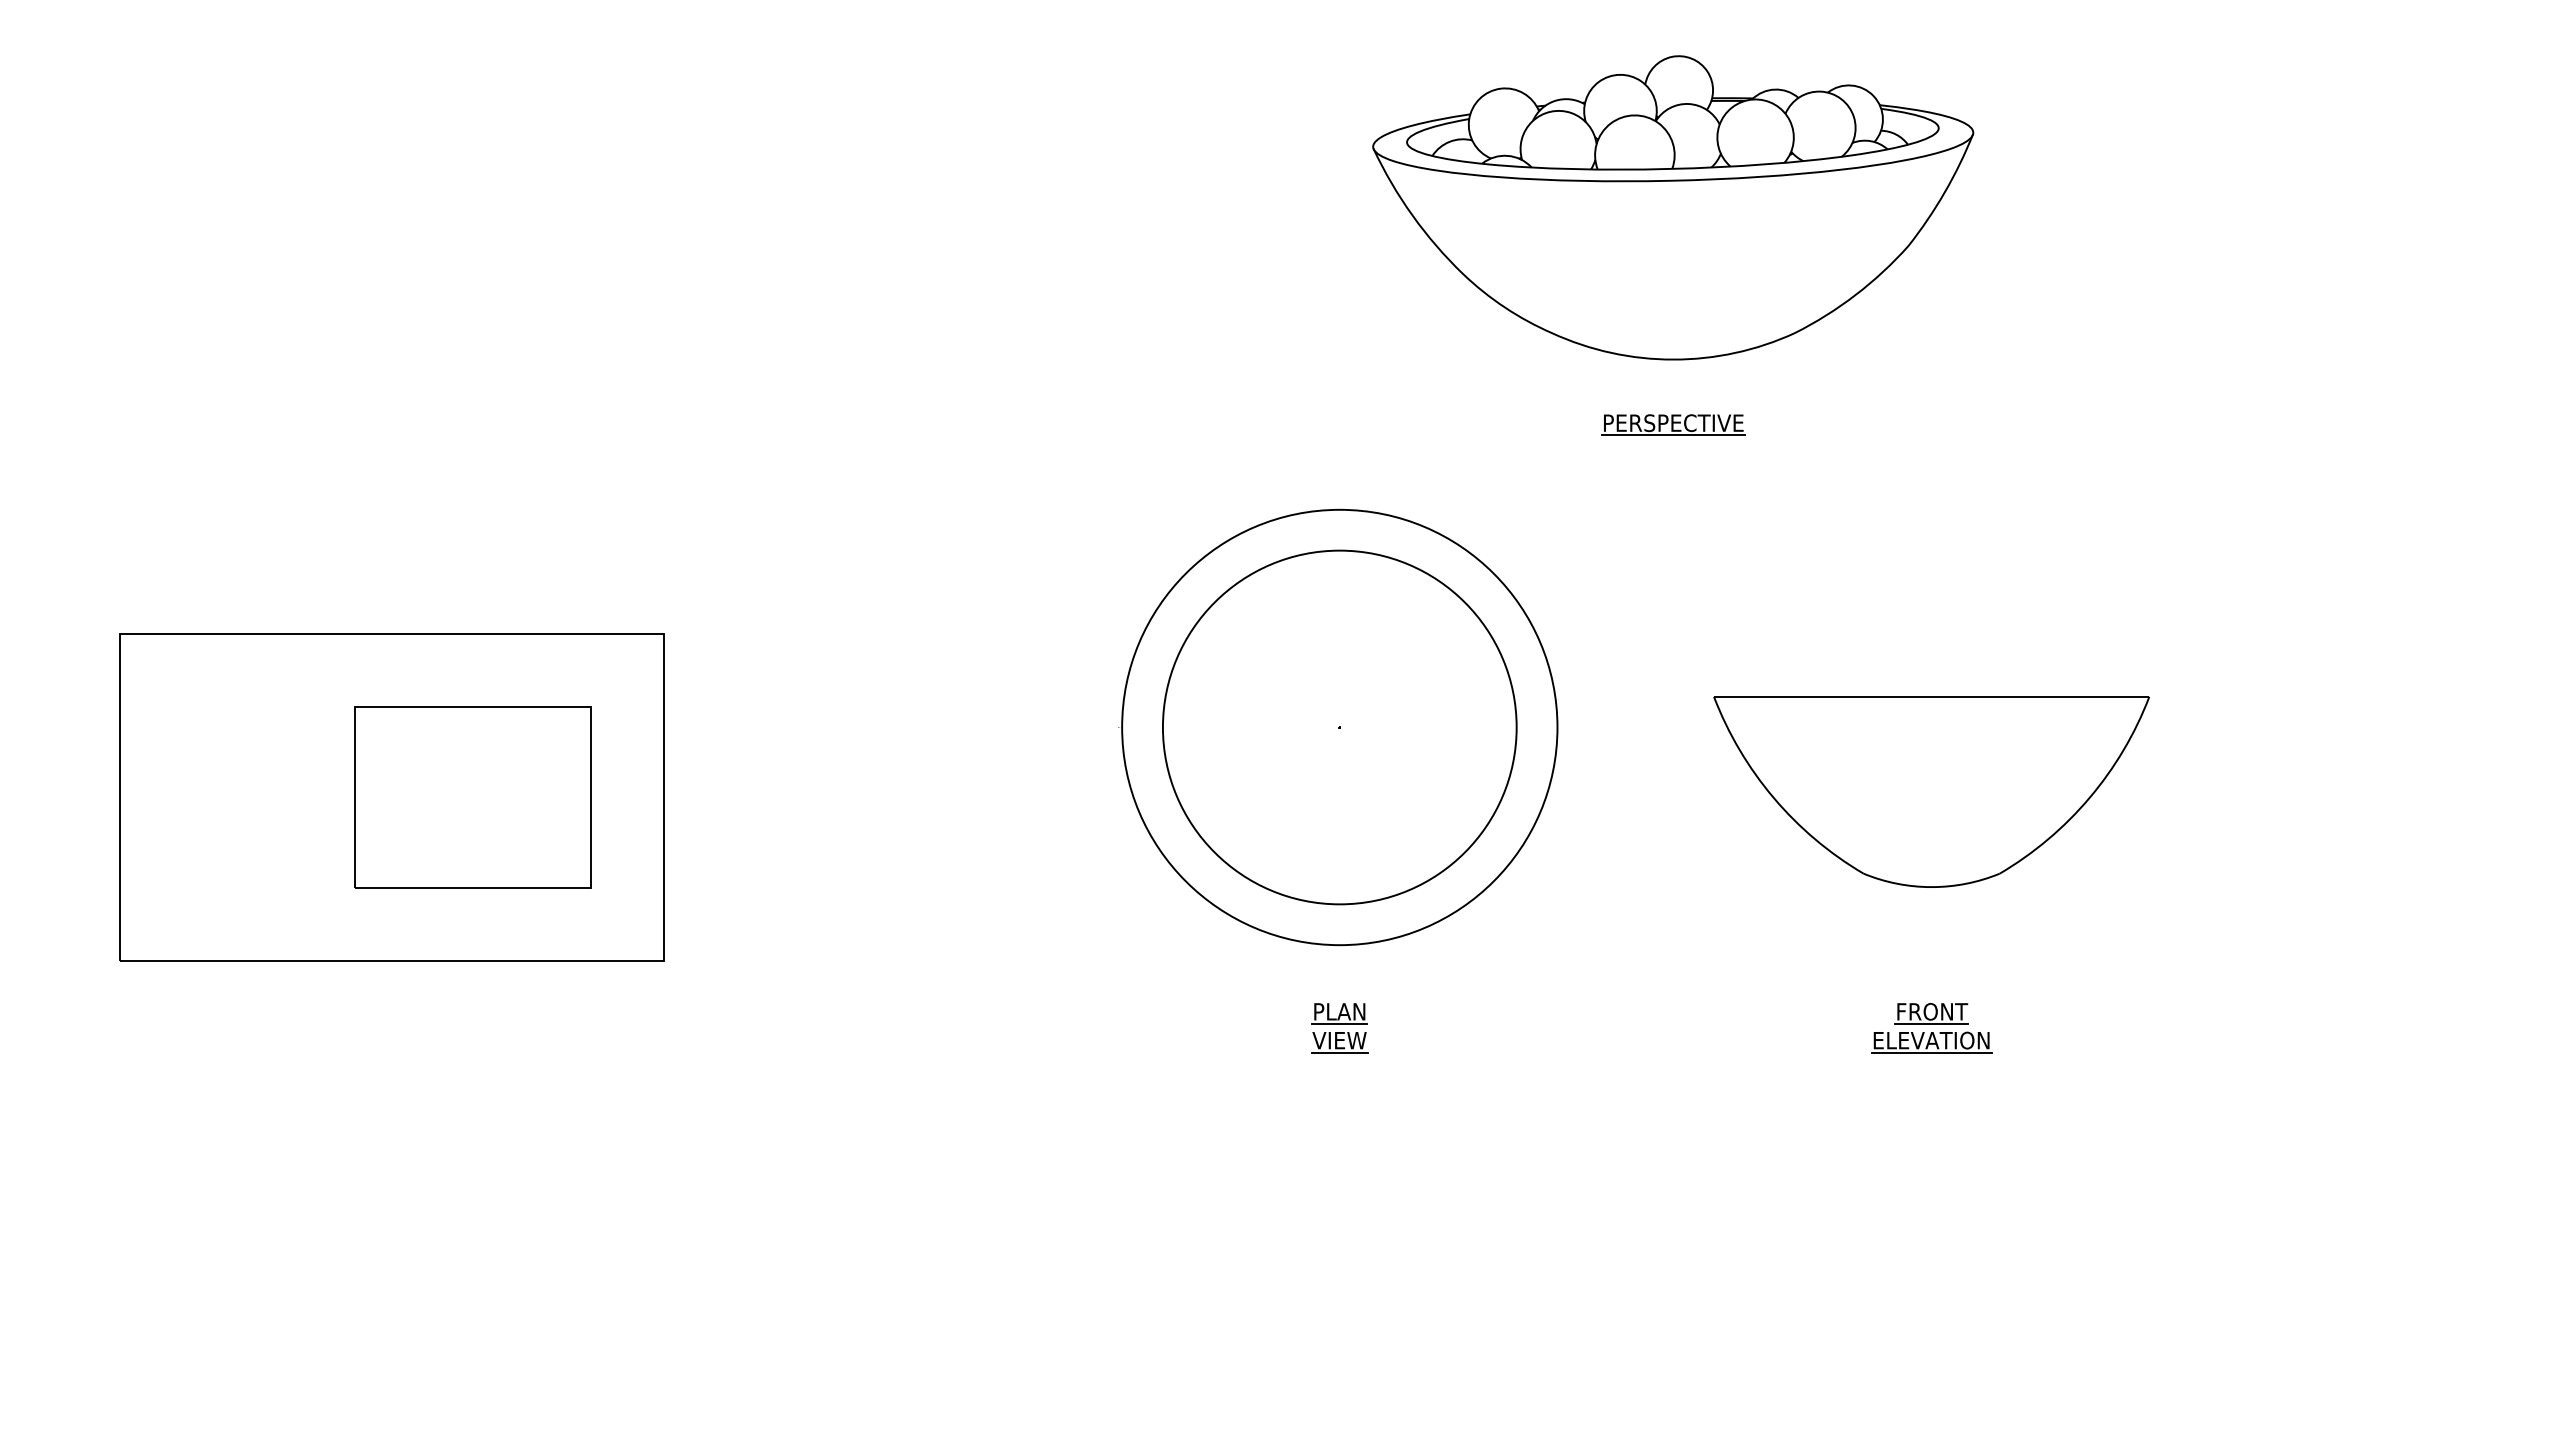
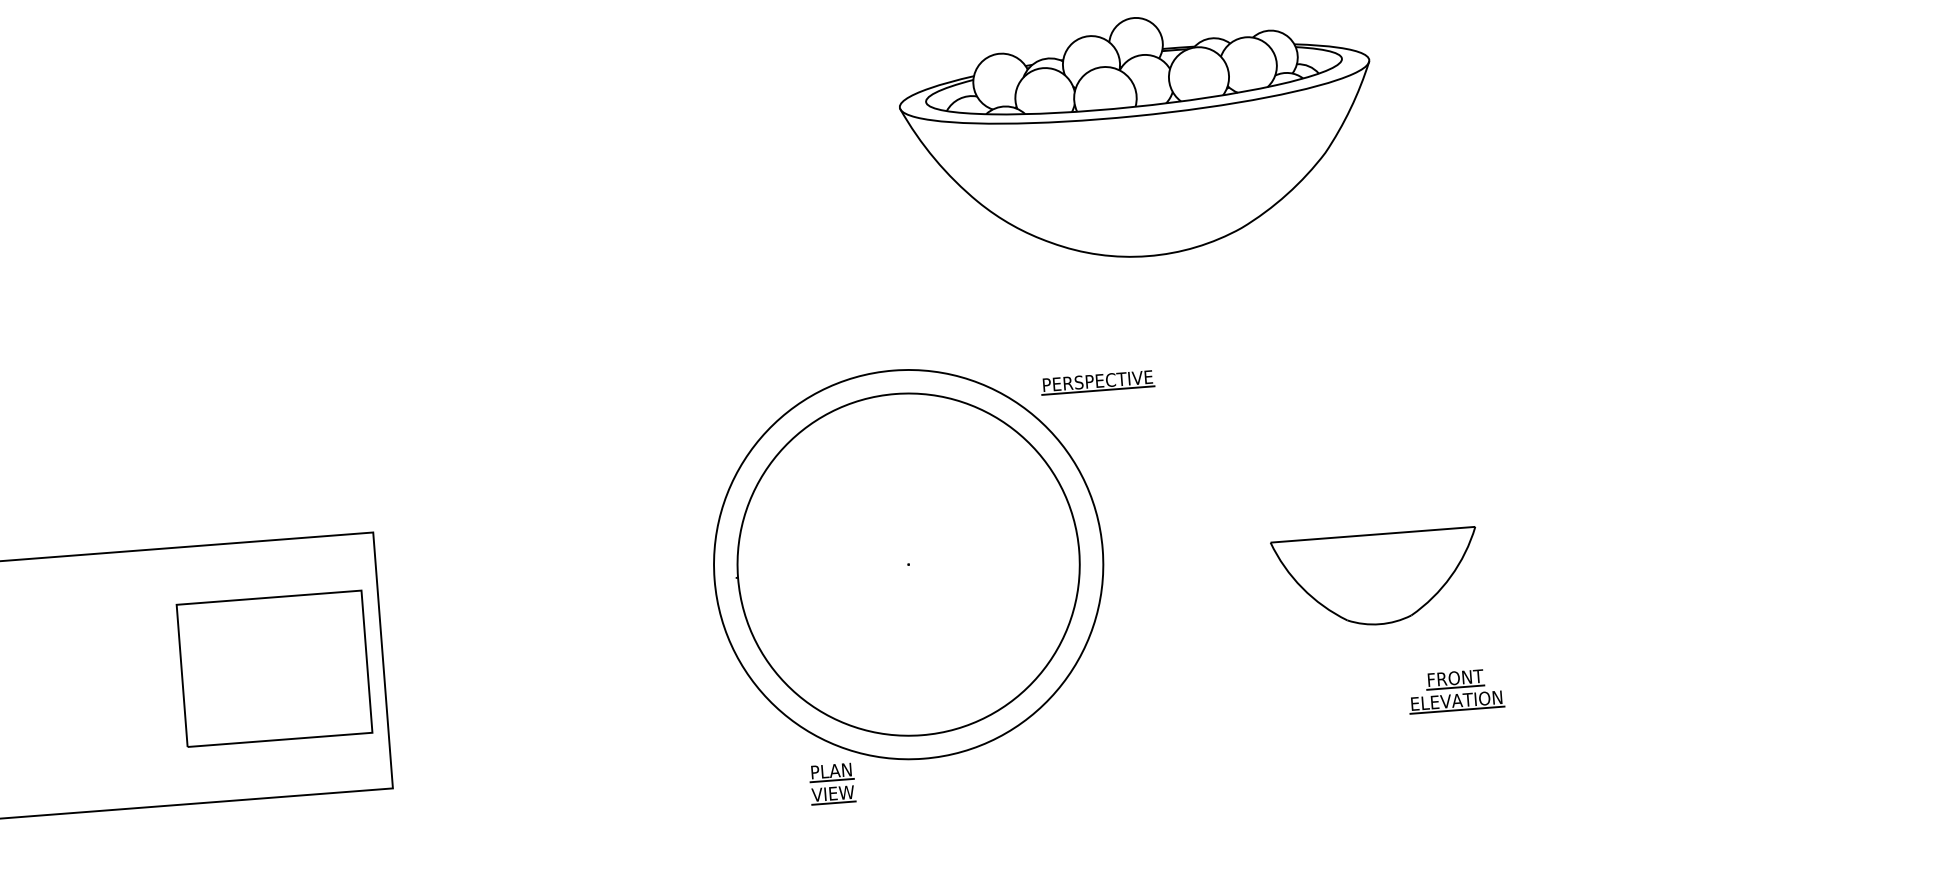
part: (1673, 424) -> (1097, 382), moved
circle: (1339, 727) -> (908, 564), size x1.4
part: (1931, 791) -> (1376, 579), size x0.6
part: (472, 797) -> (273, 668), moved
part: (1339, 1028) -> (832, 784), moved
part: (1931, 1028) -> (1455, 691), moved

